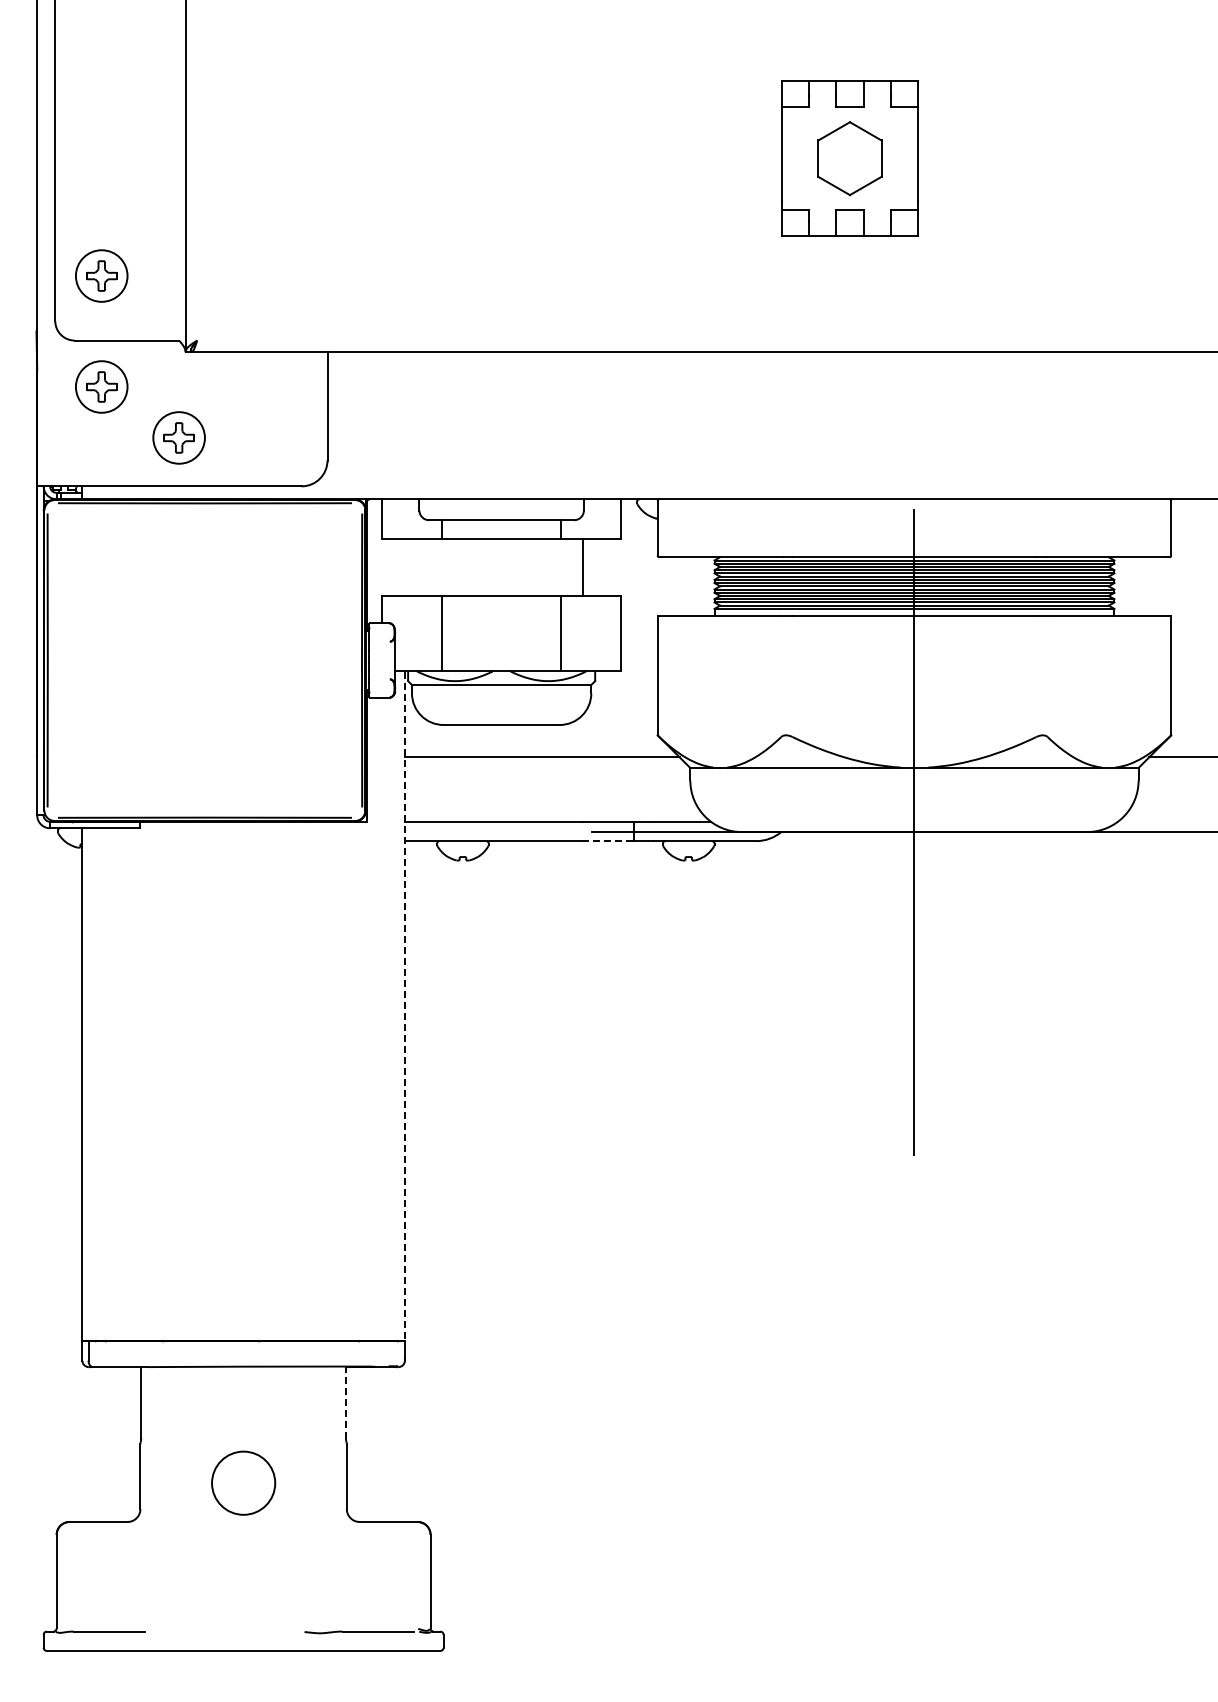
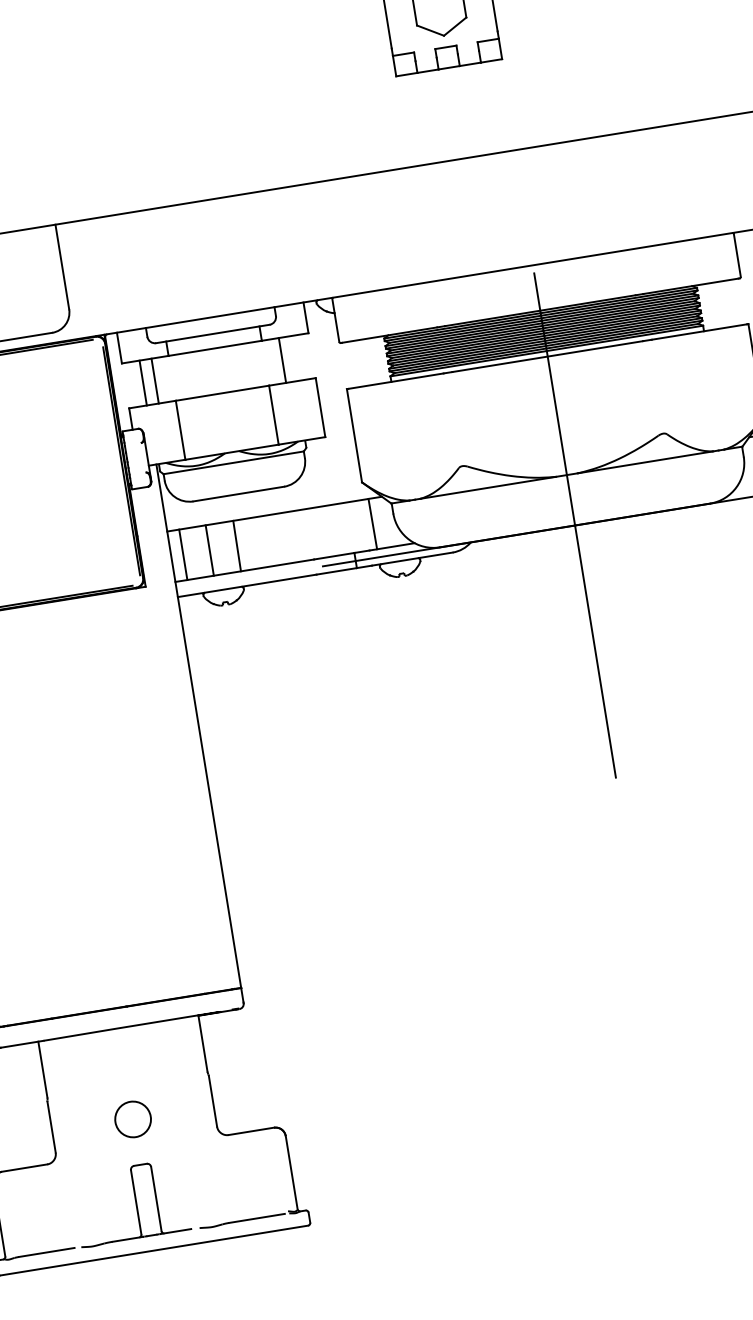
line: (420, 566) -> (155, 380), added
line: (404, 567) -> (142, 383), added
line: (420, 789) -> (183, 554), added
line: (454, 789) -> (210, 550), added
line: (488, 789) -> (236, 546), added
line: (662, 789) -> (372, 524), added
line: (608, 841) -> (337, 571), dashed -> solid
line: (404, 1006) -> (198, 726), dashed -> solid
line: (346, 1402) -> (203, 1043), dashed -> solid
circle: (243, 1482) -> (132, 1118), size x0.71
part: (230, 1587) -> (136, 1202), added

